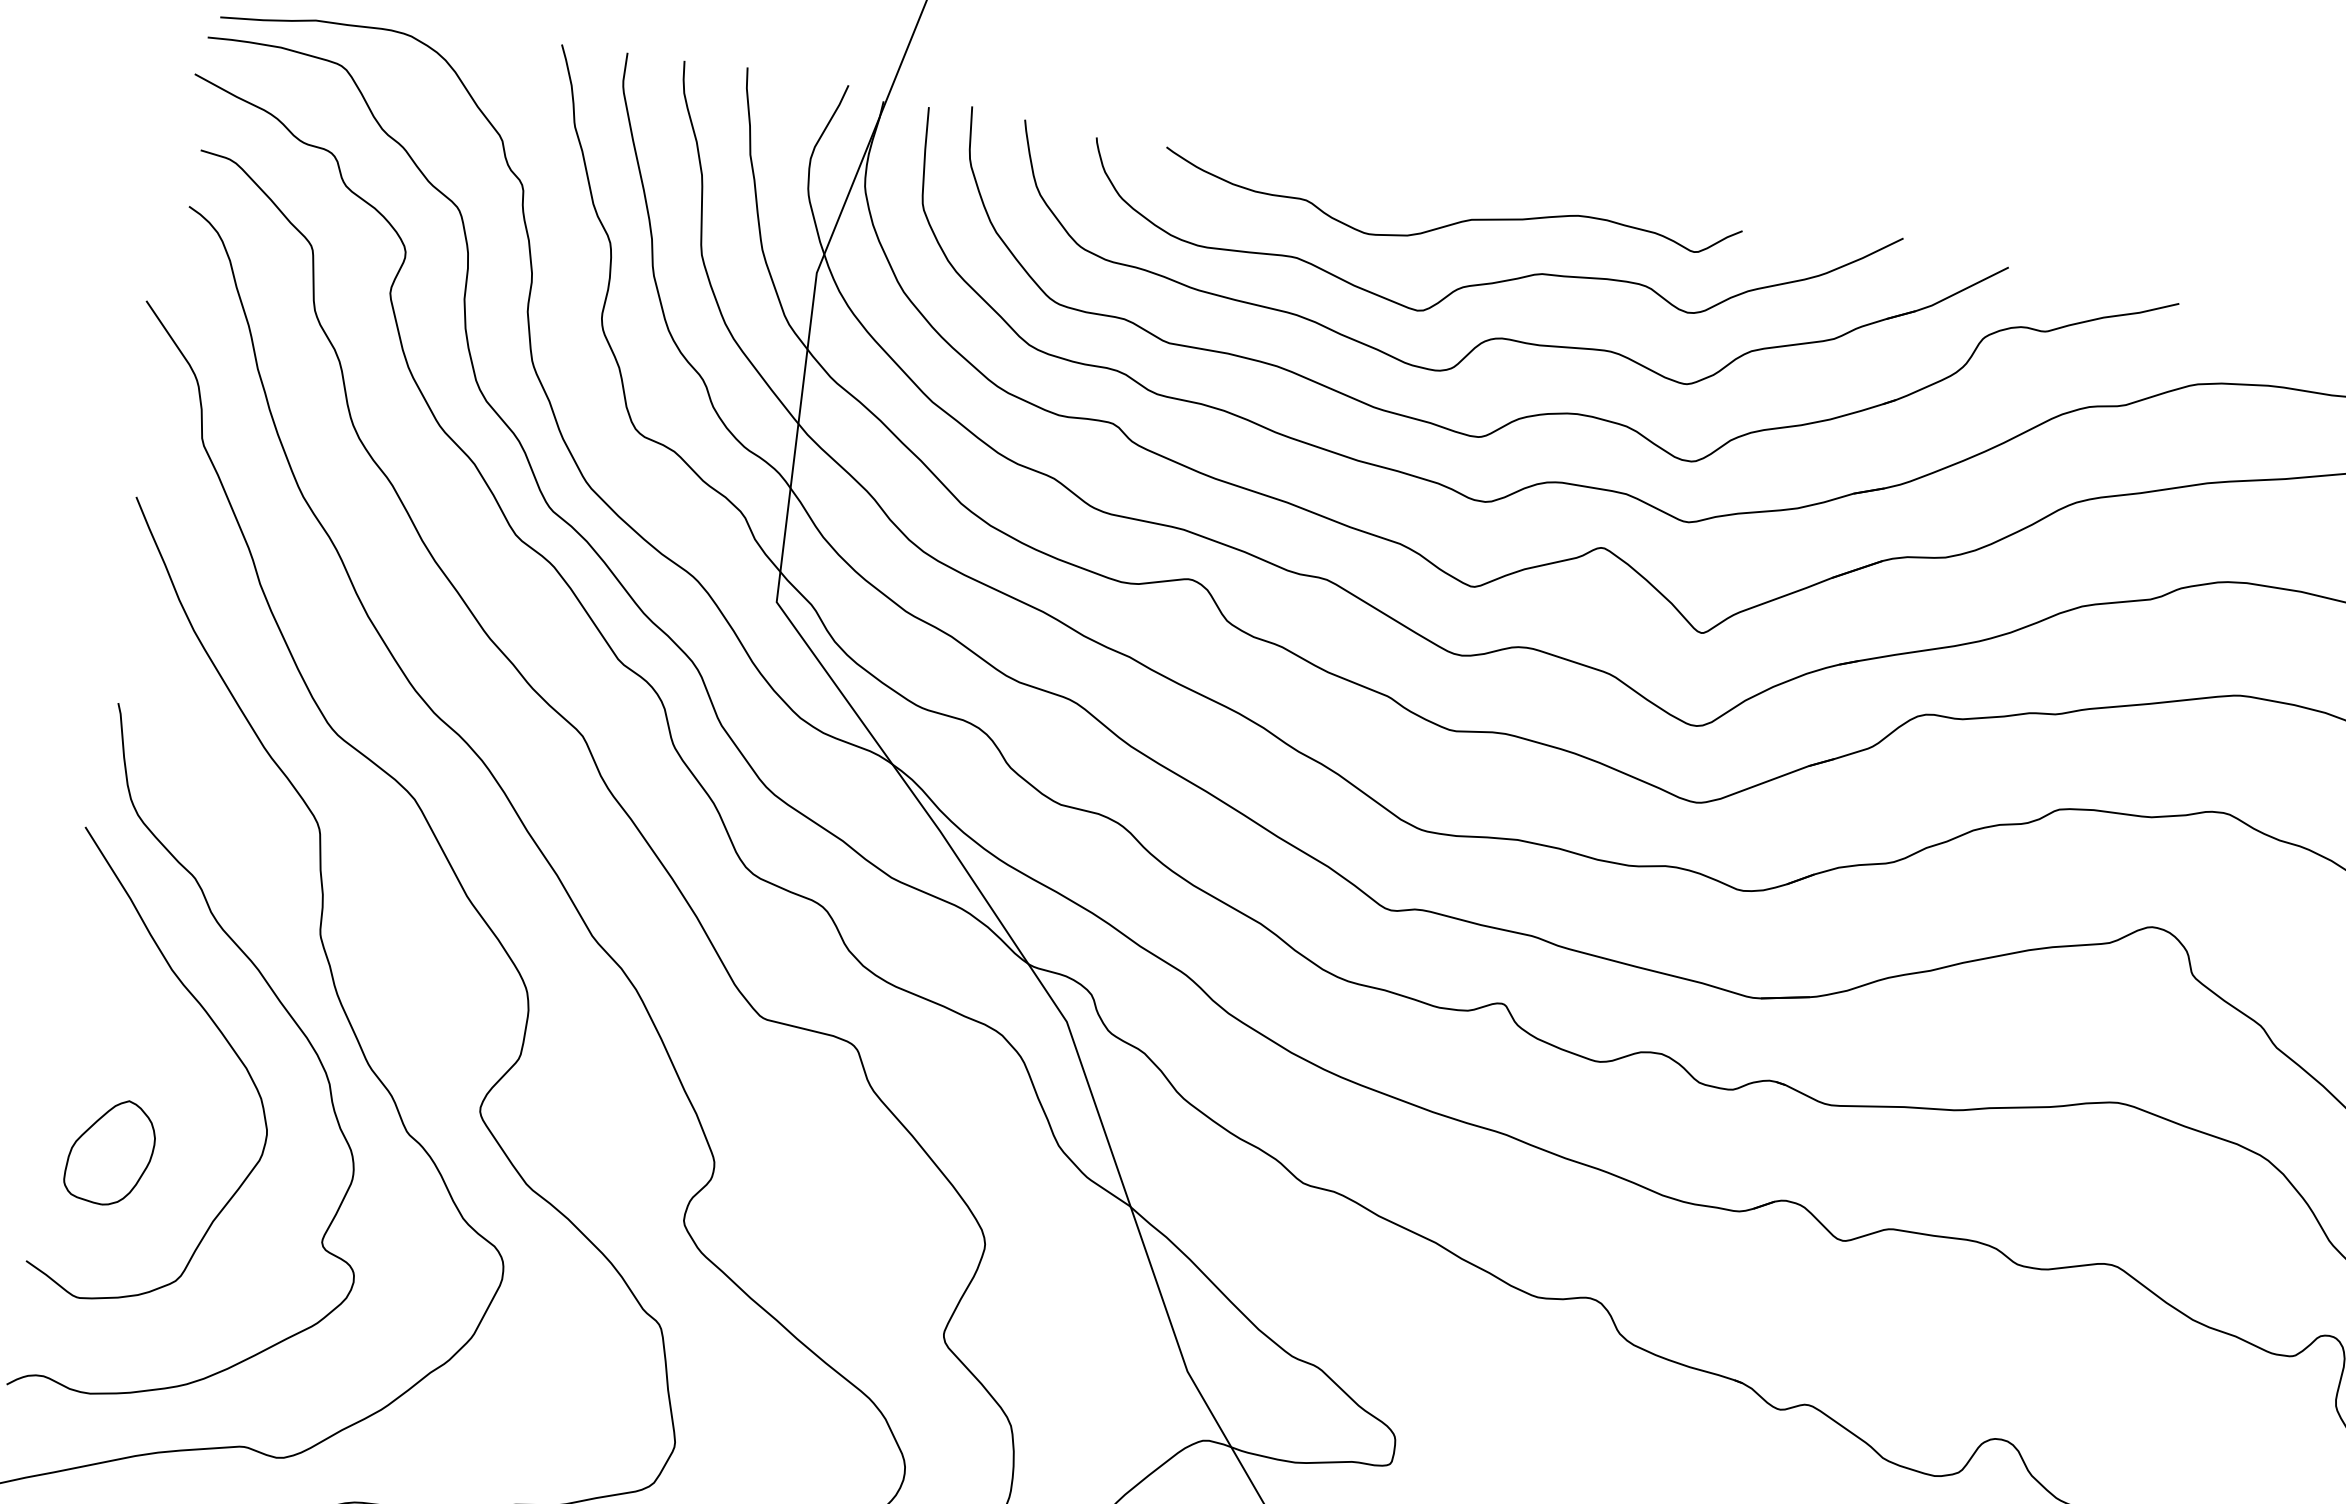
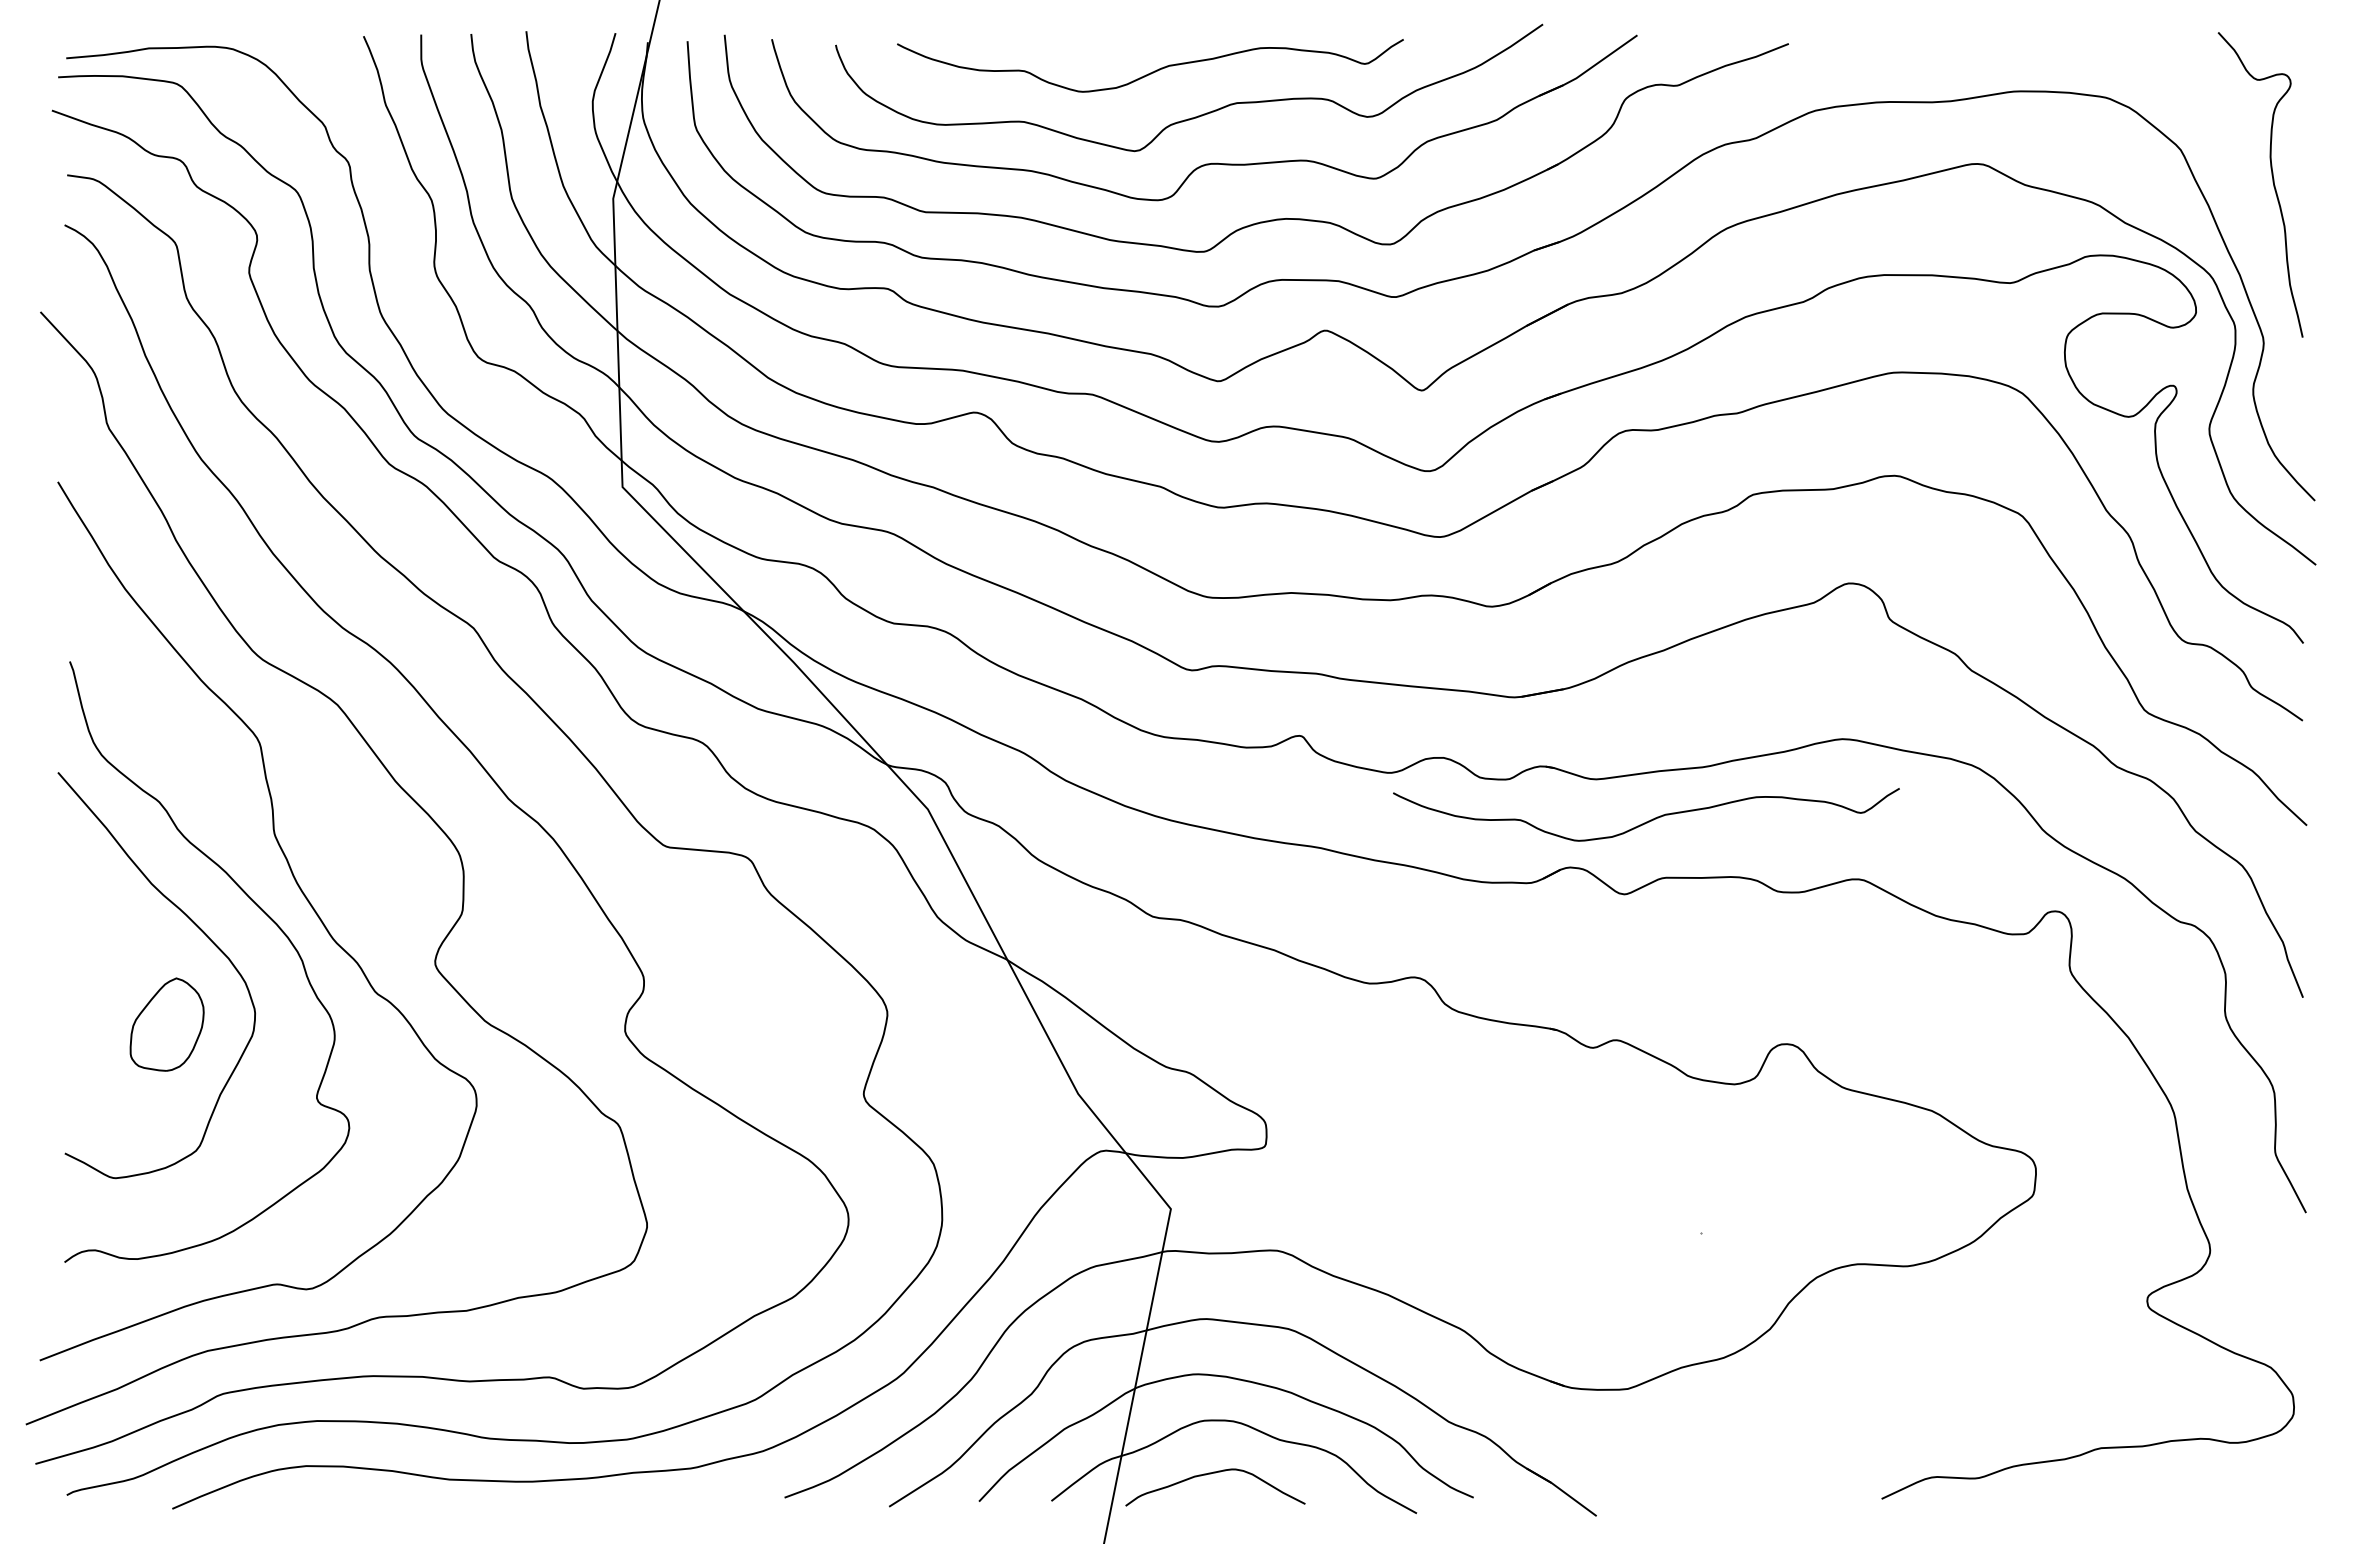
part: (110, 1151) -> (166, 1024), moved
curve: (1883, 1161) -> (1648, 820), added

